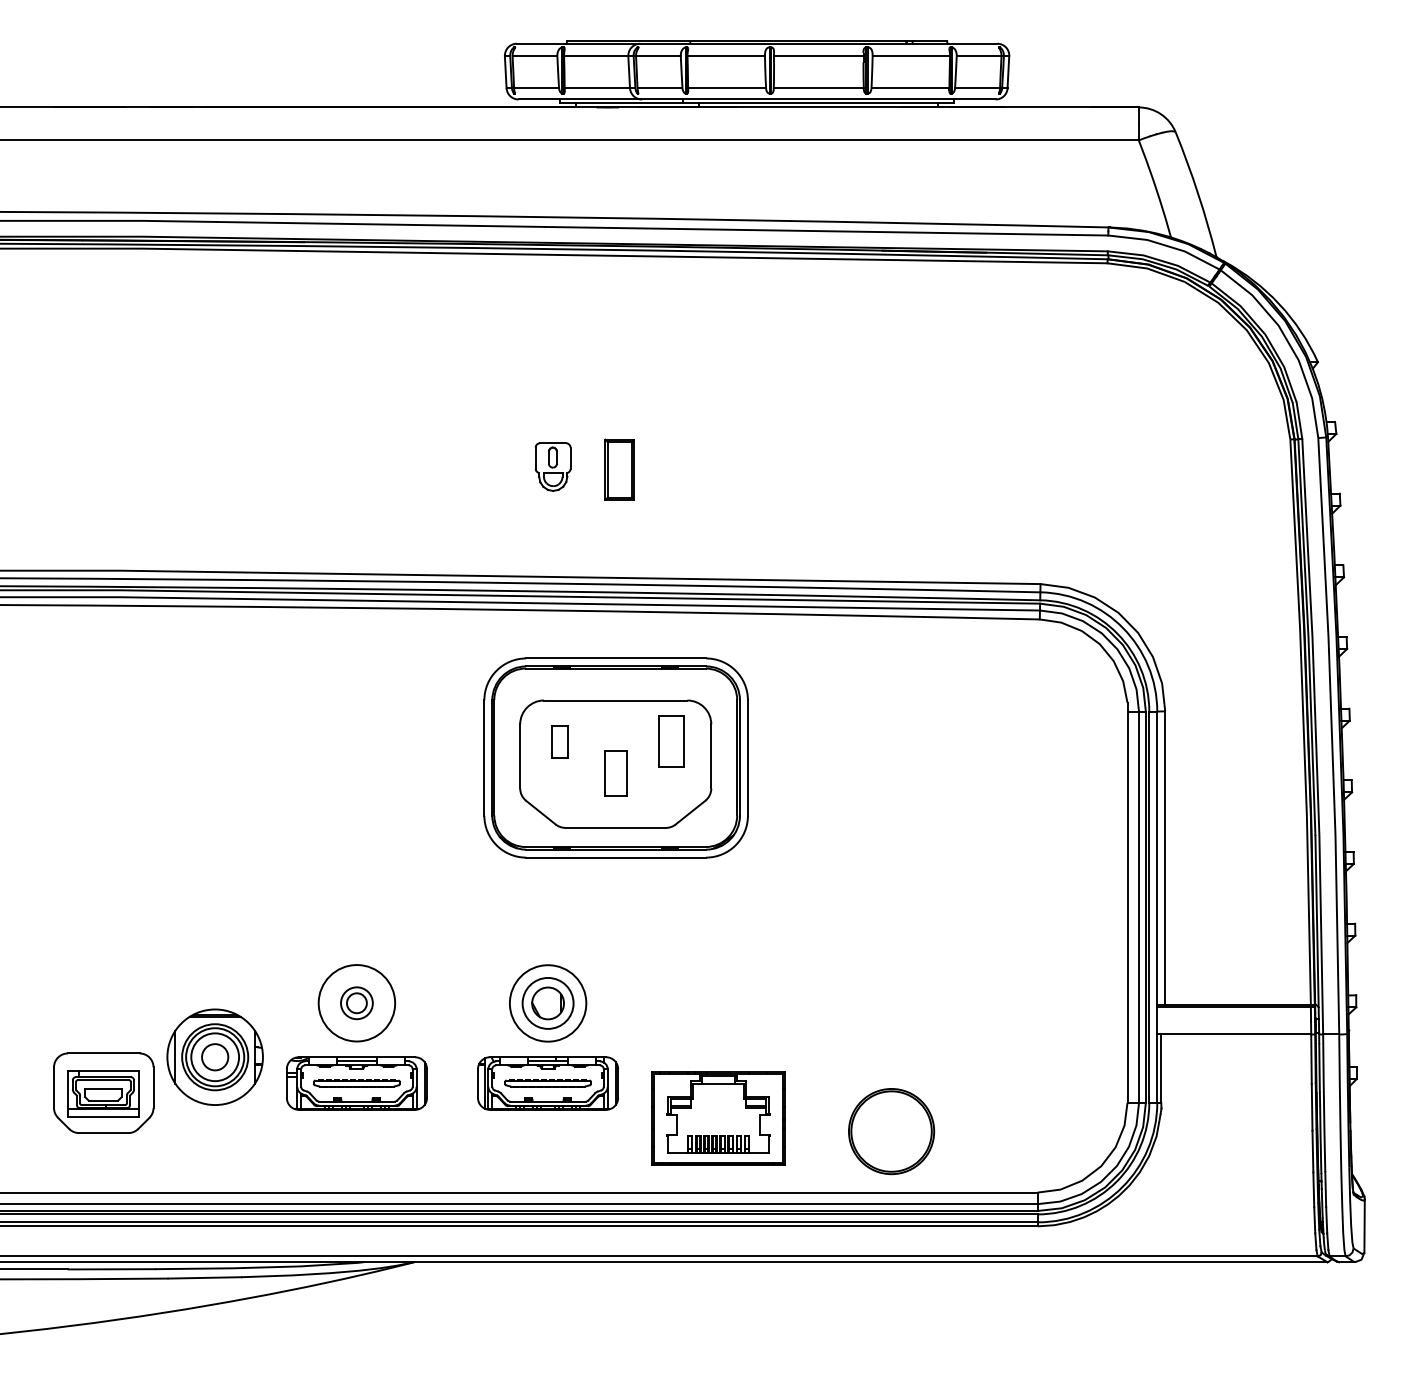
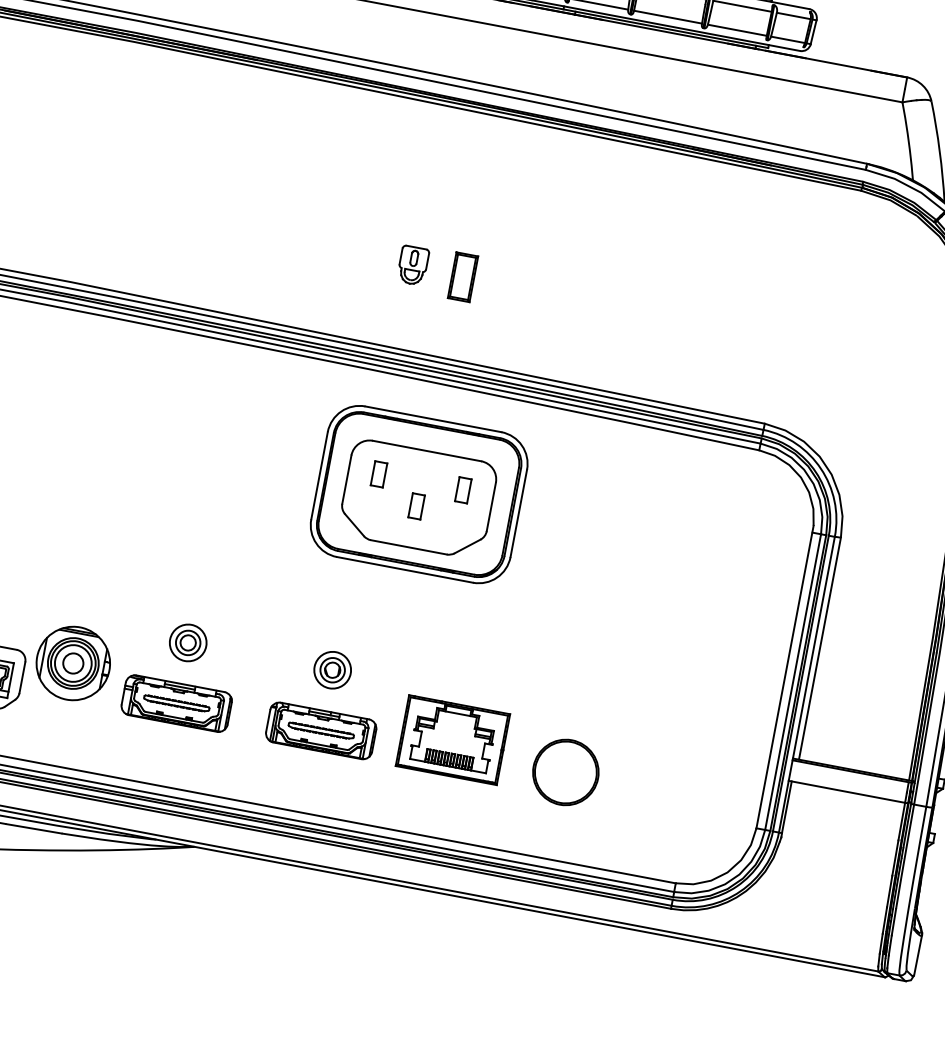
part: (671, 741) -> (463, 489), size x0.62
part: (615, 773) -> (416, 506), size x0.71
part: (547, 1002) -> (332, 669), size x0.62
circle: (356, 1003) -> (187, 643), size x0.62
part: (718, 1118) -> (452, 740), moved
part: (891, 1131) -> (565, 772), moved

